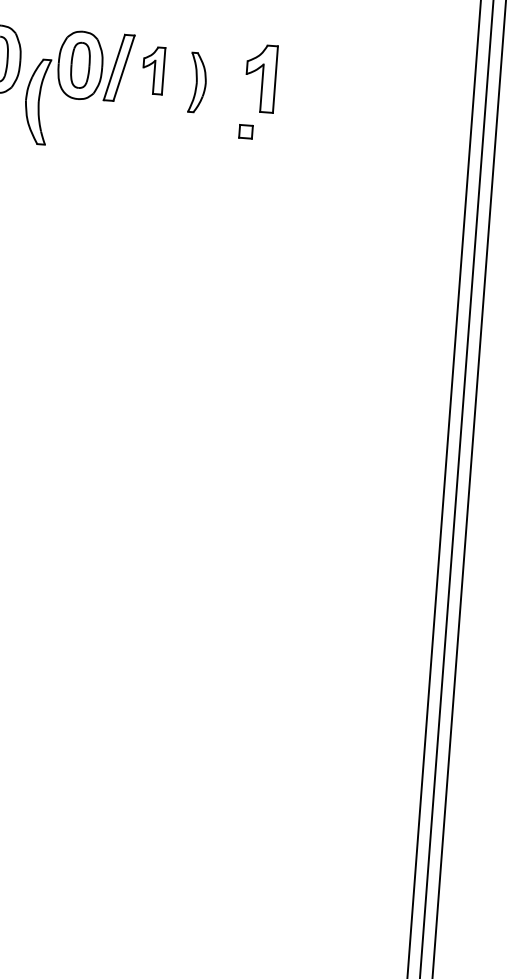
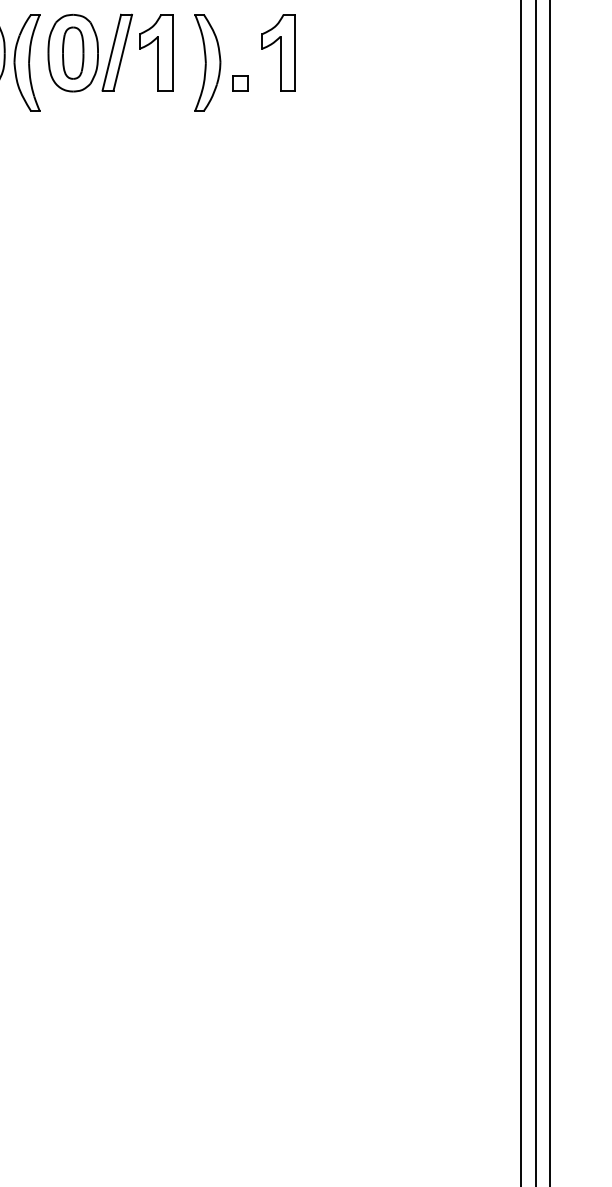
part: (153, 70) -> (156, 52), size x1.43
part: (197, 82) -> (207, 62), size x1.43
part: (36, 101) -> (26, 62), moved
part: (246, 131) -> (240, 83), moved

